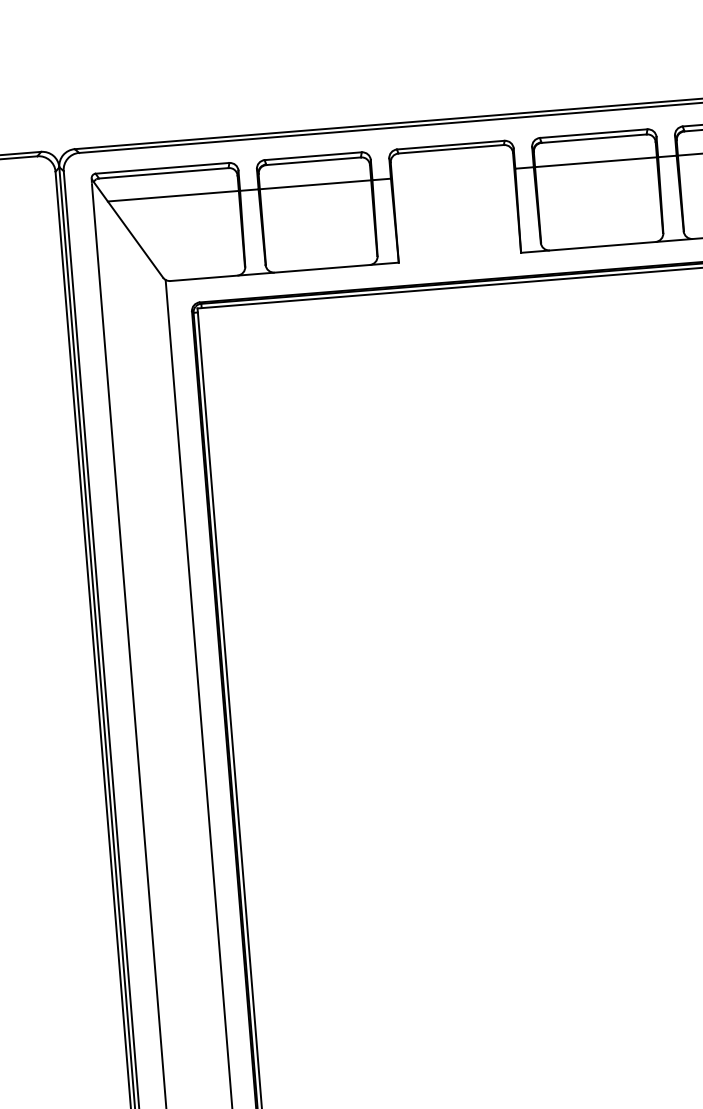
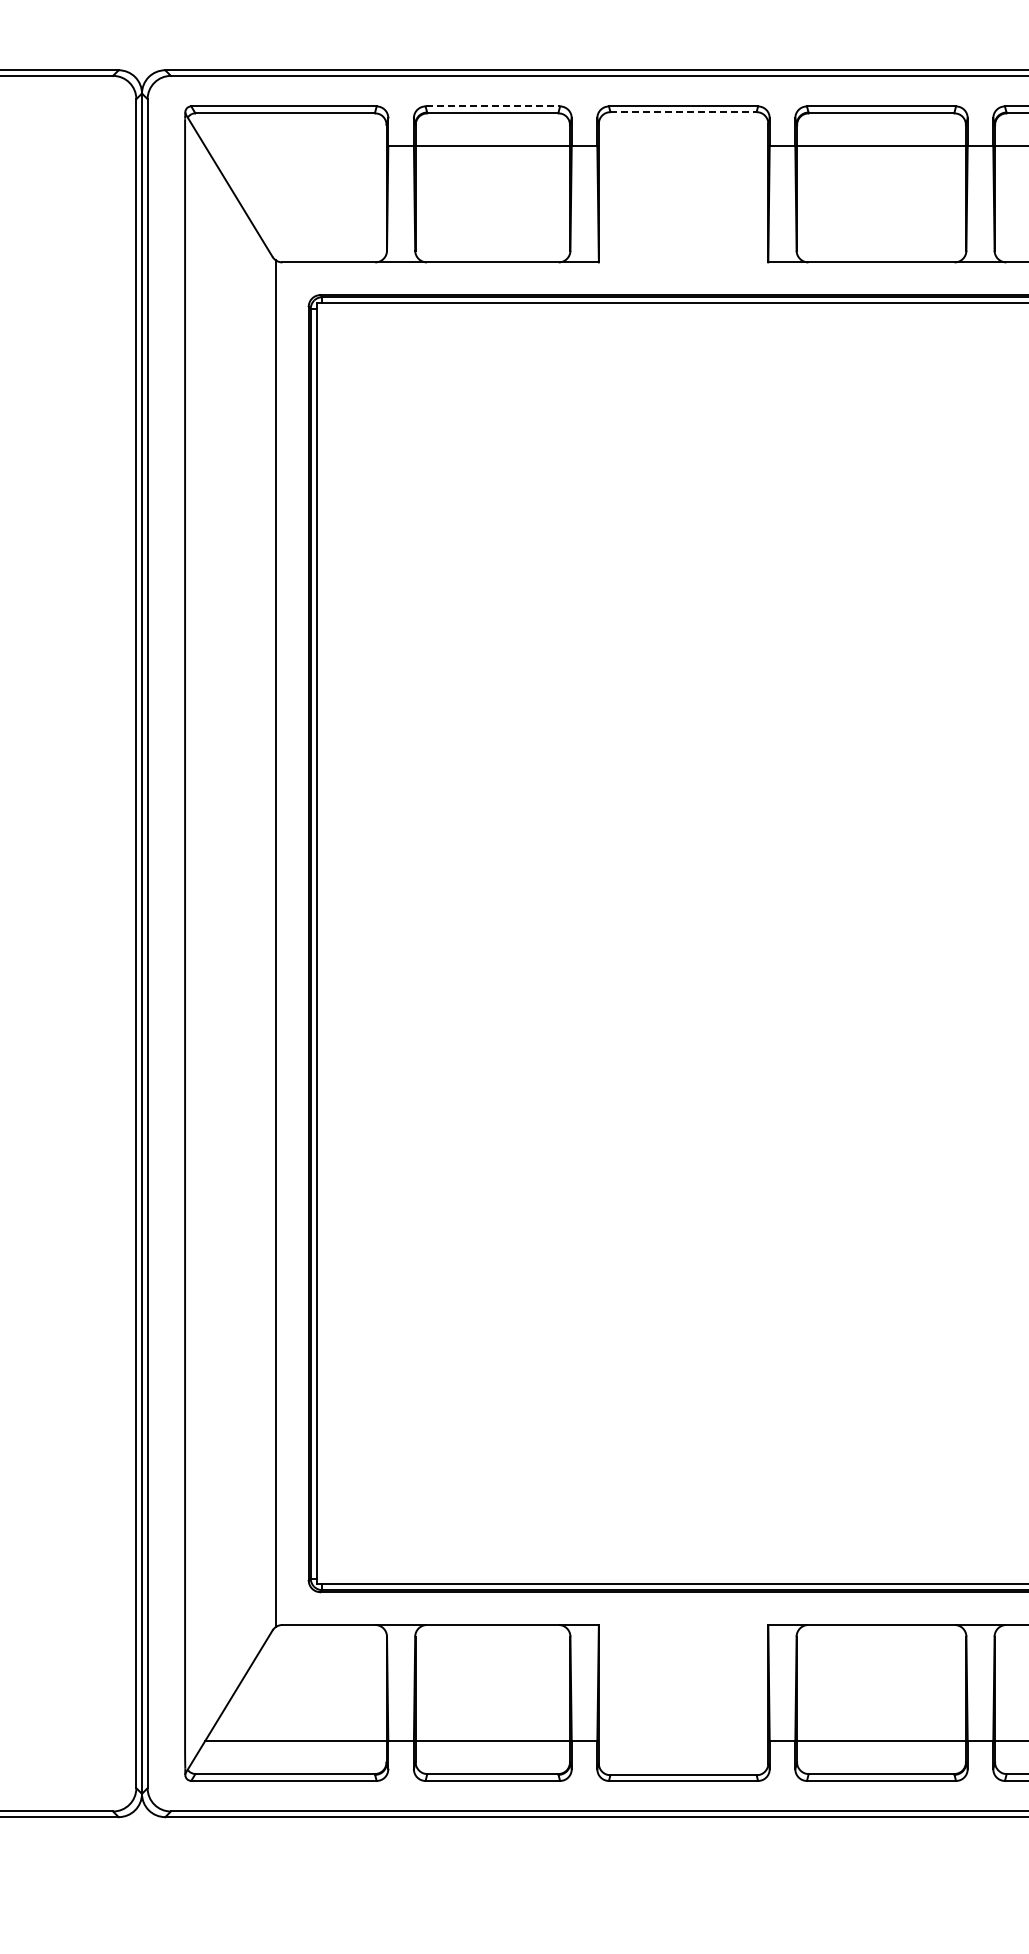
line: (451, 149) -> (684, 112), solid -> dashed
line: (313, 156) -> (493, 106), solid -> dashed
line: (173, 195) -> (295, 145), removed

